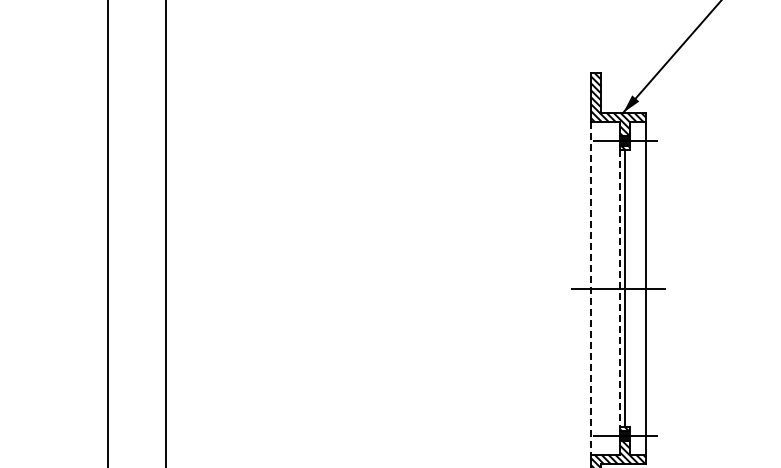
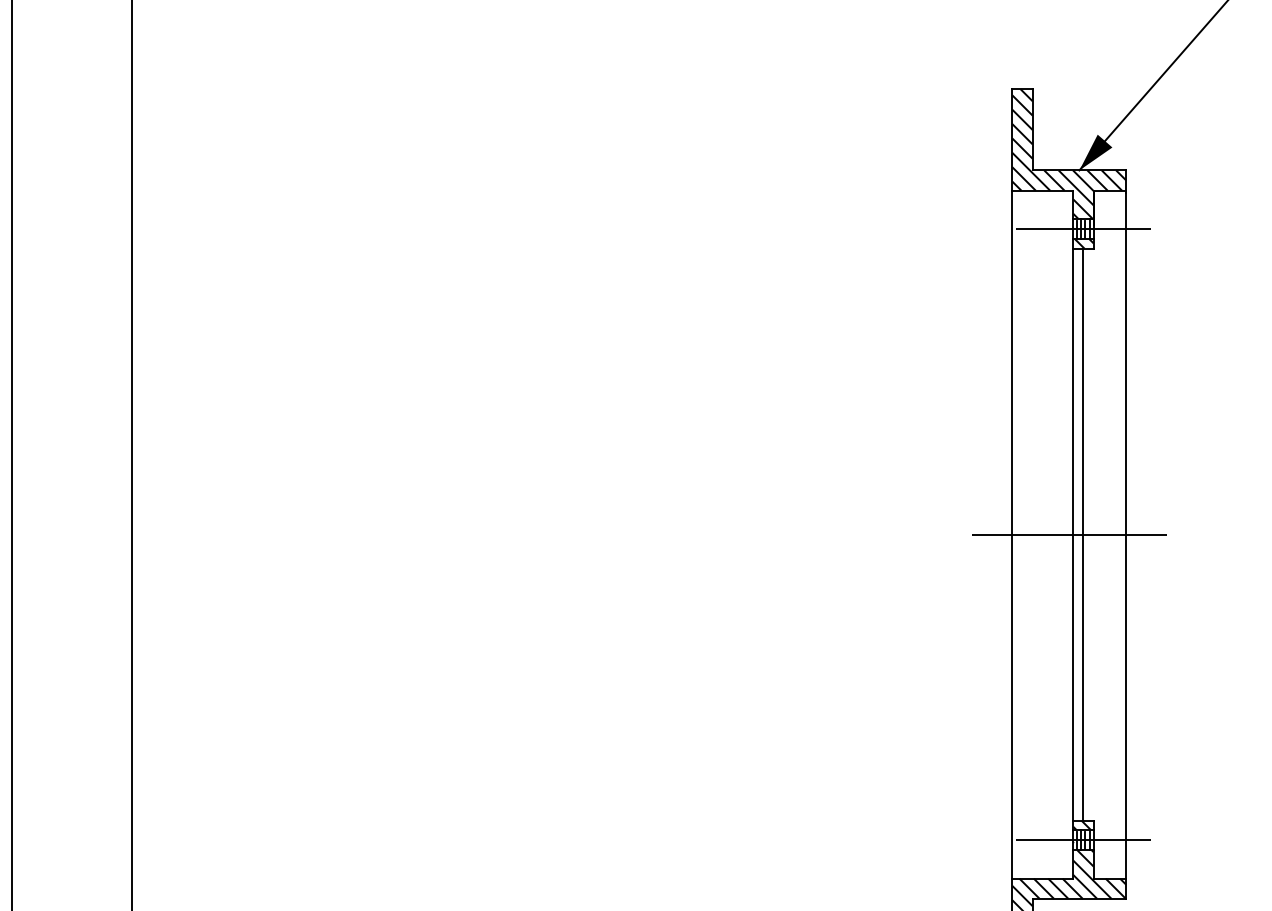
line: (590, 289) -> (1011, 536), dashed -> solid
line: (620, 289) -> (1073, 536), dashed -> solid

